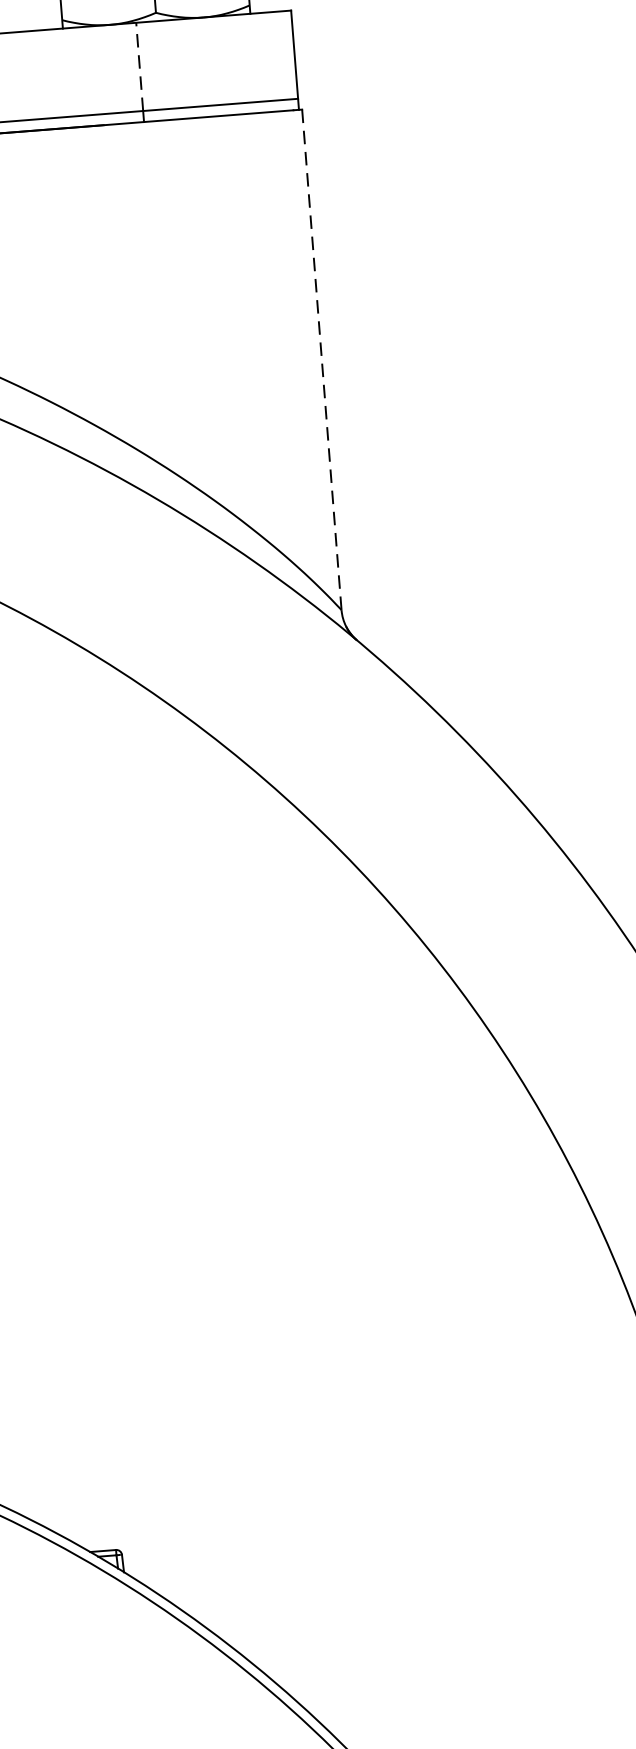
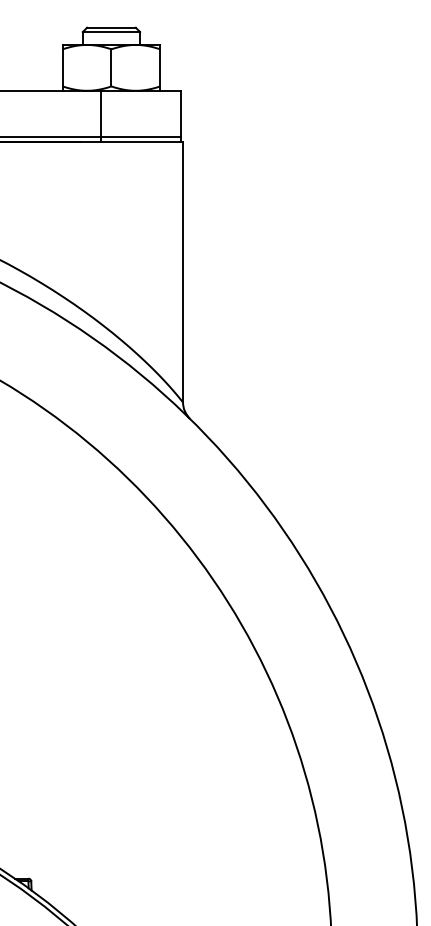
line: (138, 66) -> (100, 113), dashed -> solid
line: (322, 359) -> (183, 272), dashed -> solid

